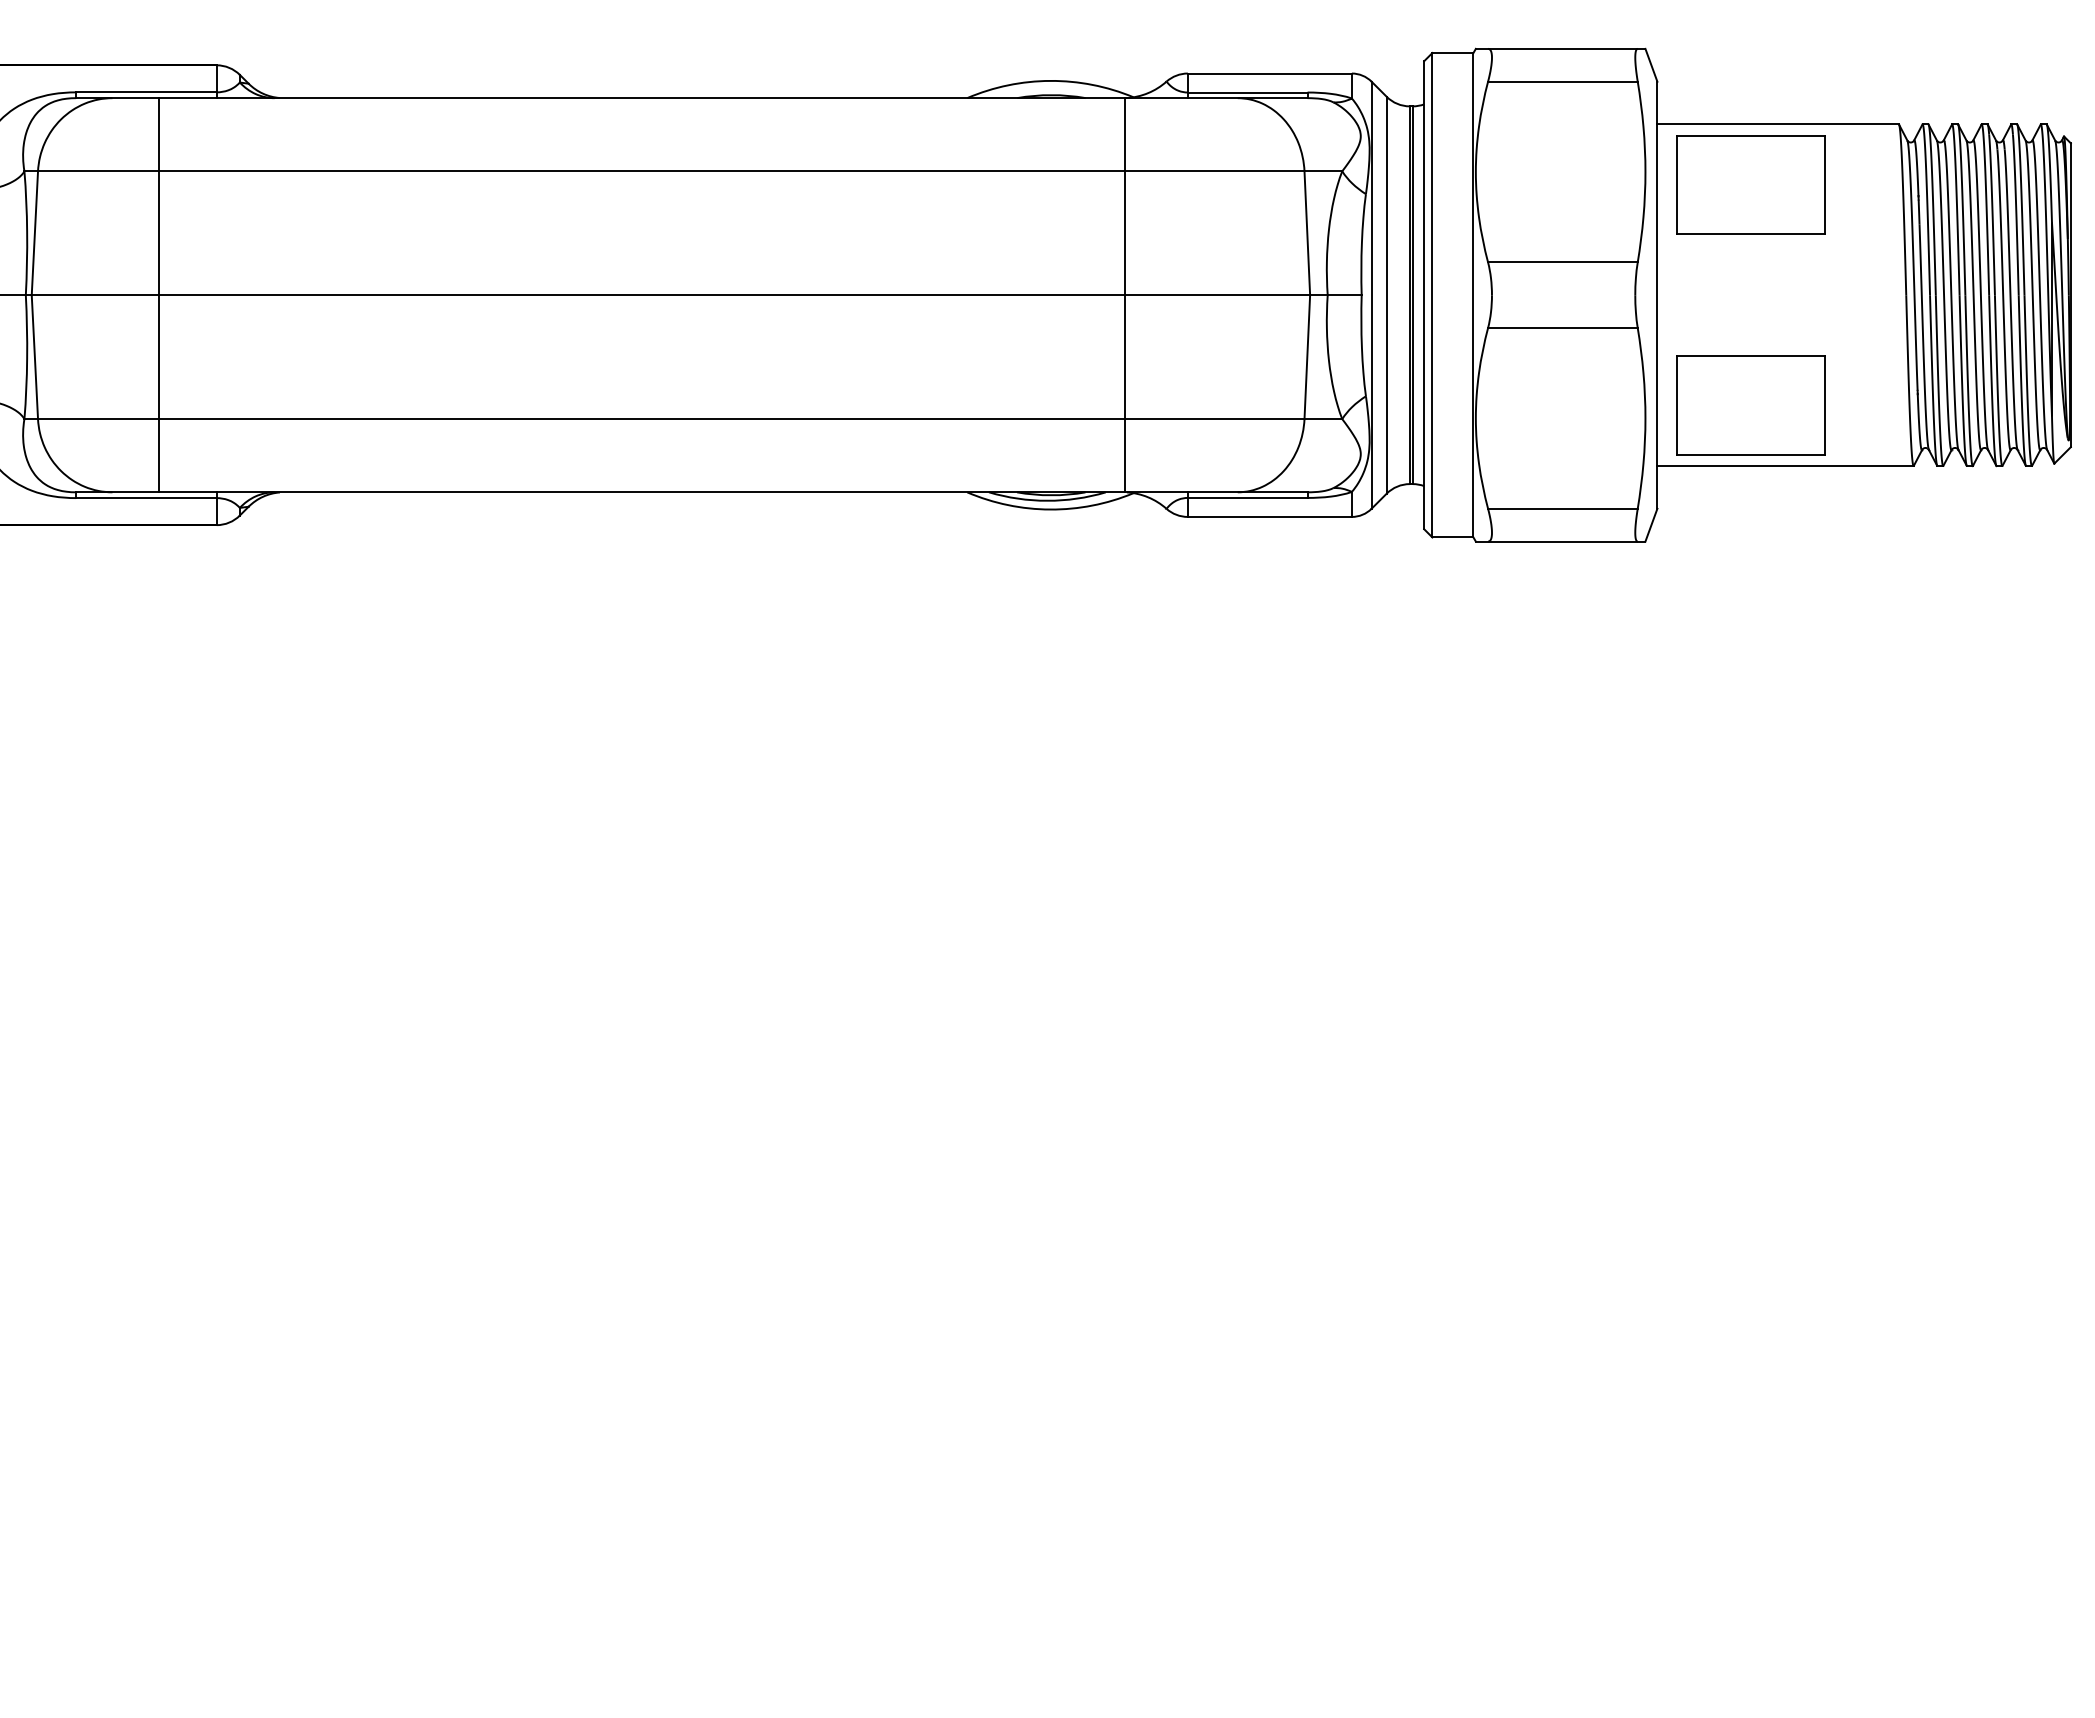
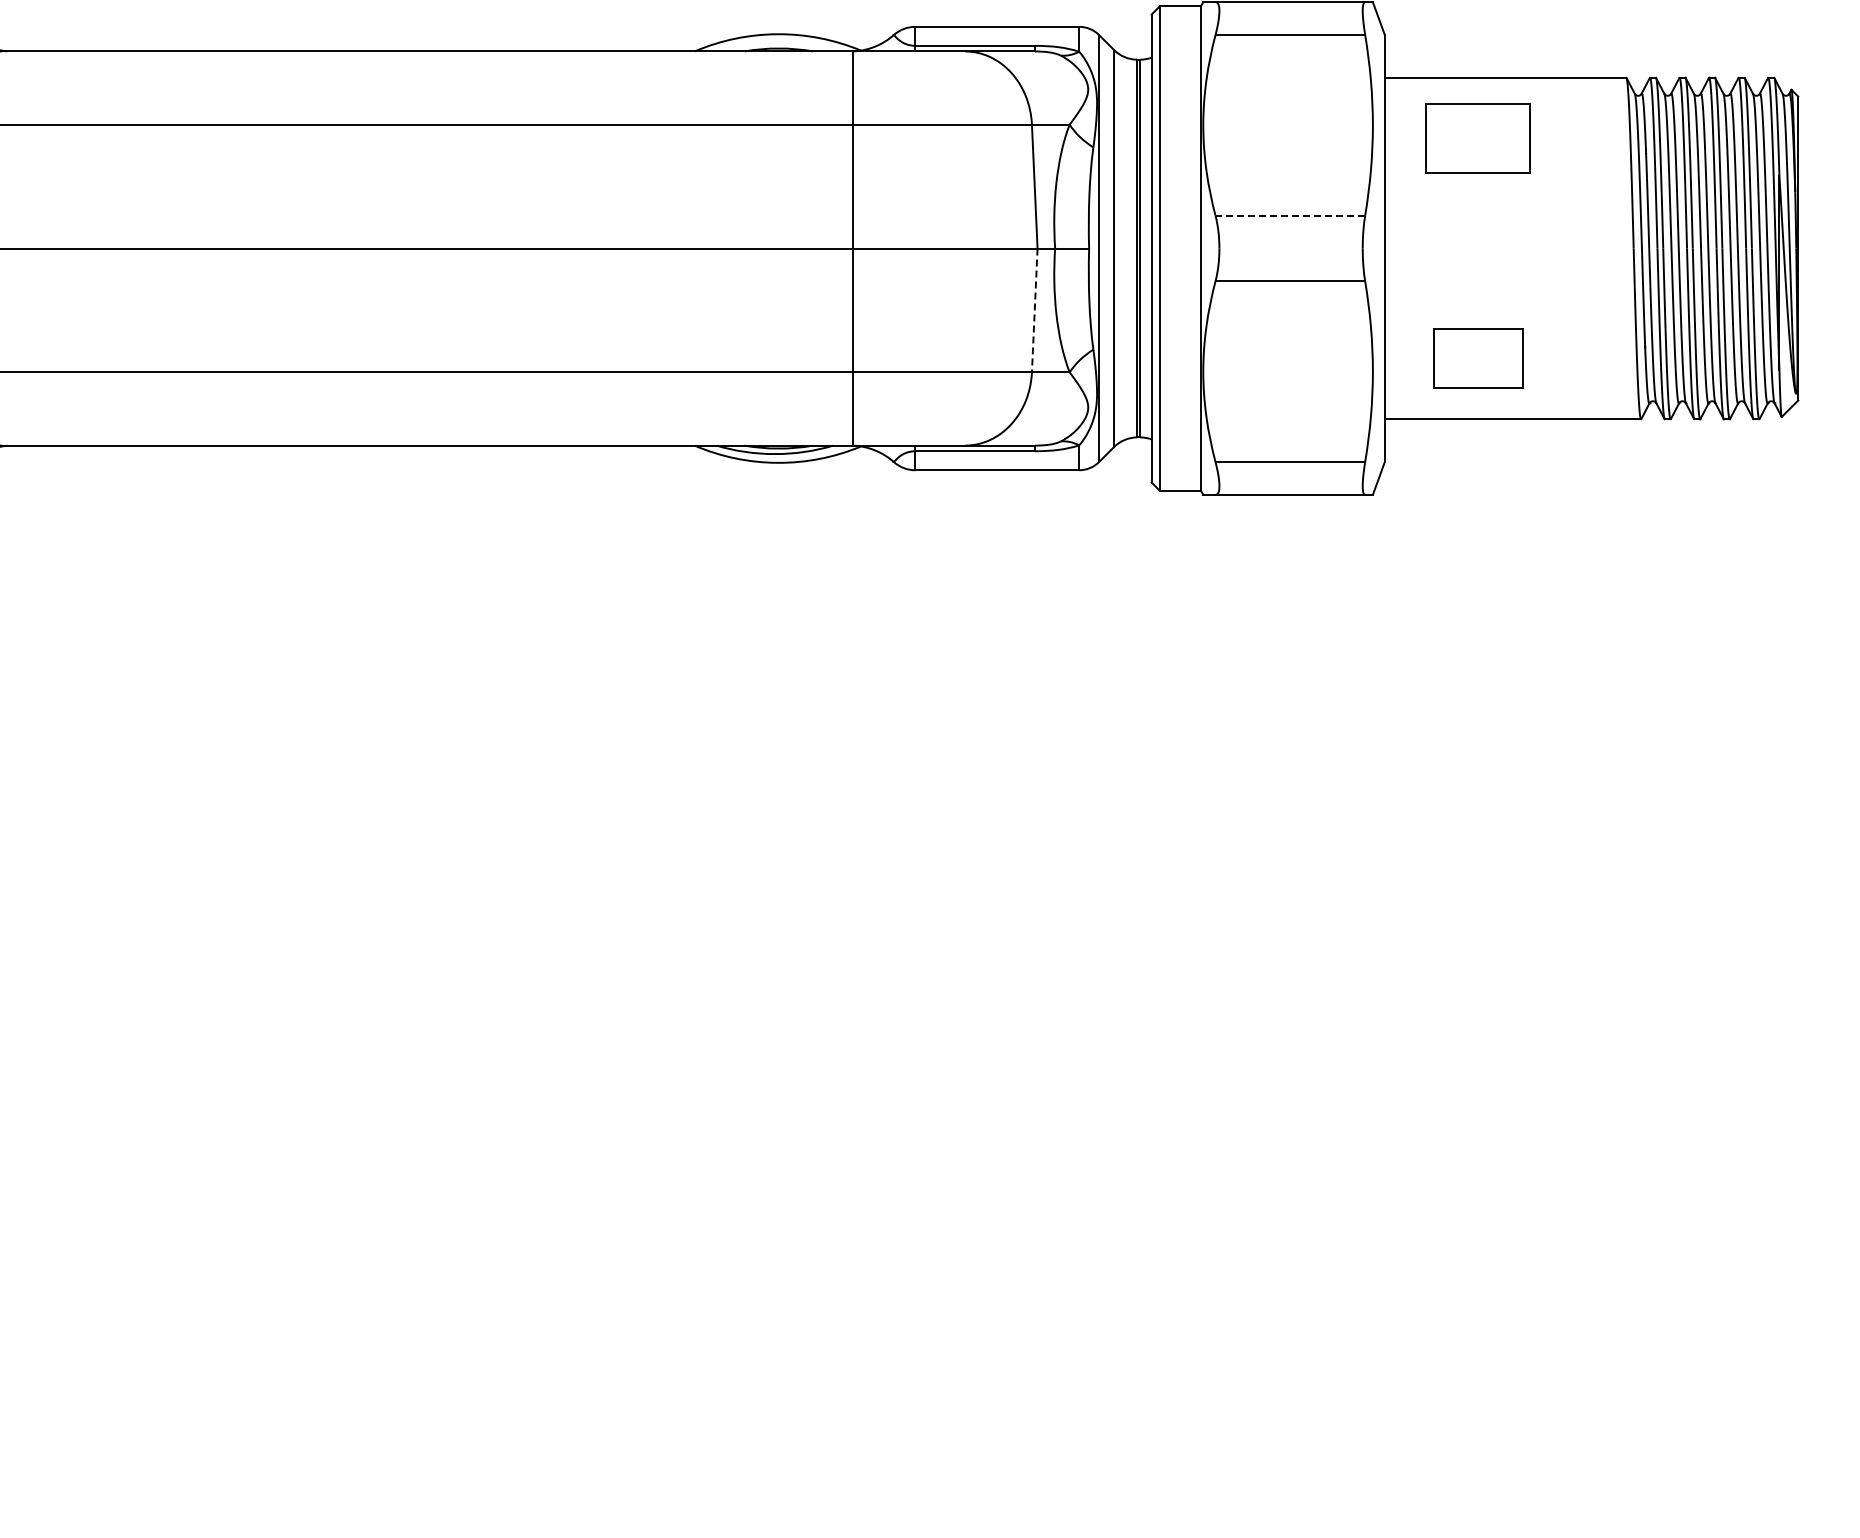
part: (1750, 184) -> (1477, 137), size x0.7
line: (1562, 262) -> (1289, 215), solid -> dashed
line: (1307, 357) -> (1034, 310), solid -> dashed
part: (1750, 405) -> (1477, 358), size x0.6

